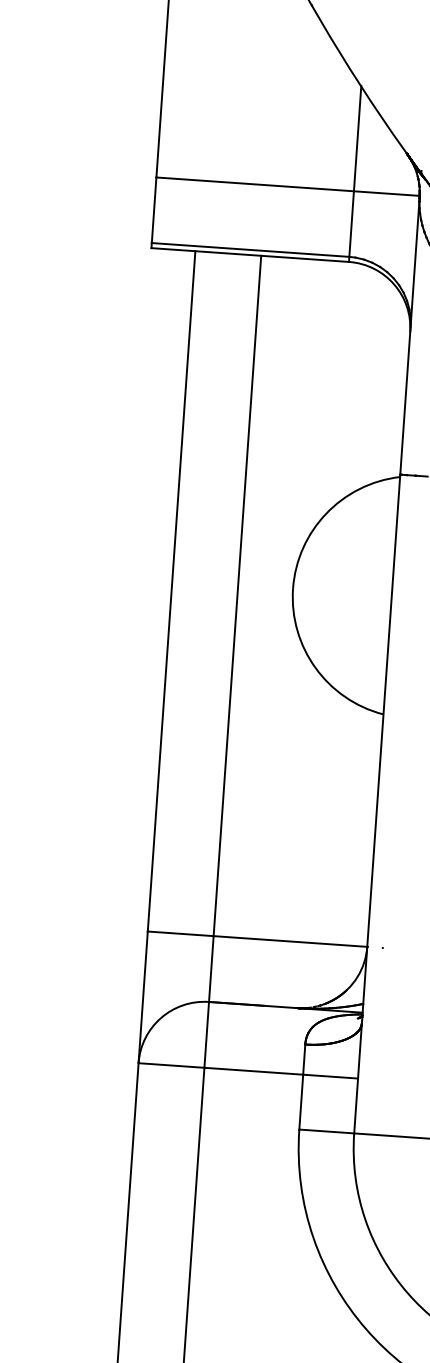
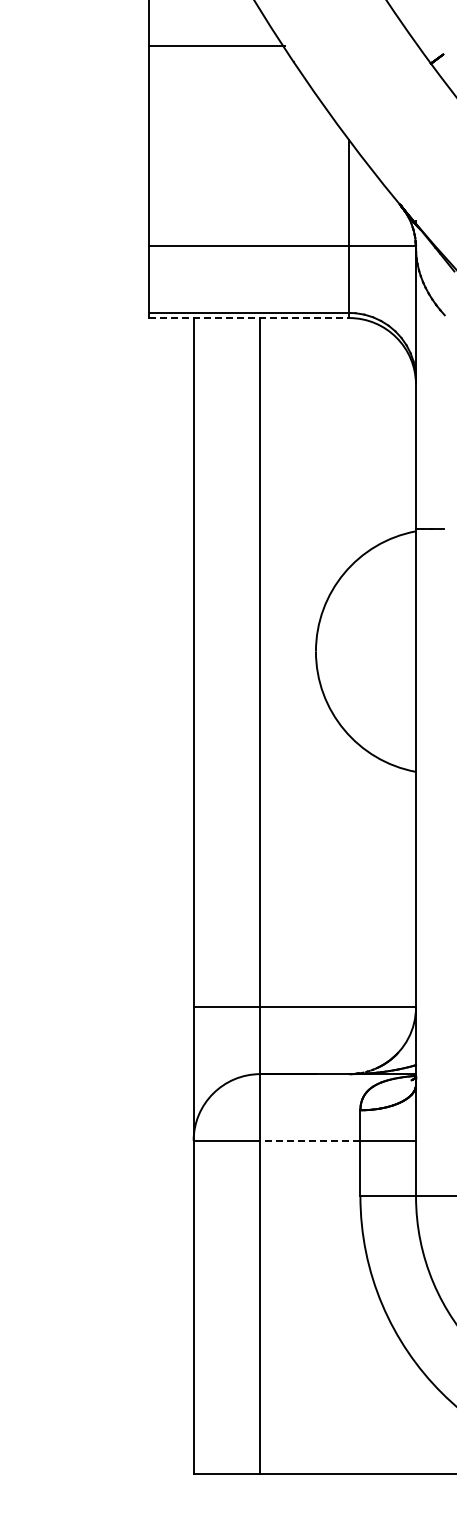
line: (250, 255) -> (249, 318), solid -> dashed
line: (252, 1070) -> (309, 1140), solid -> dashed

